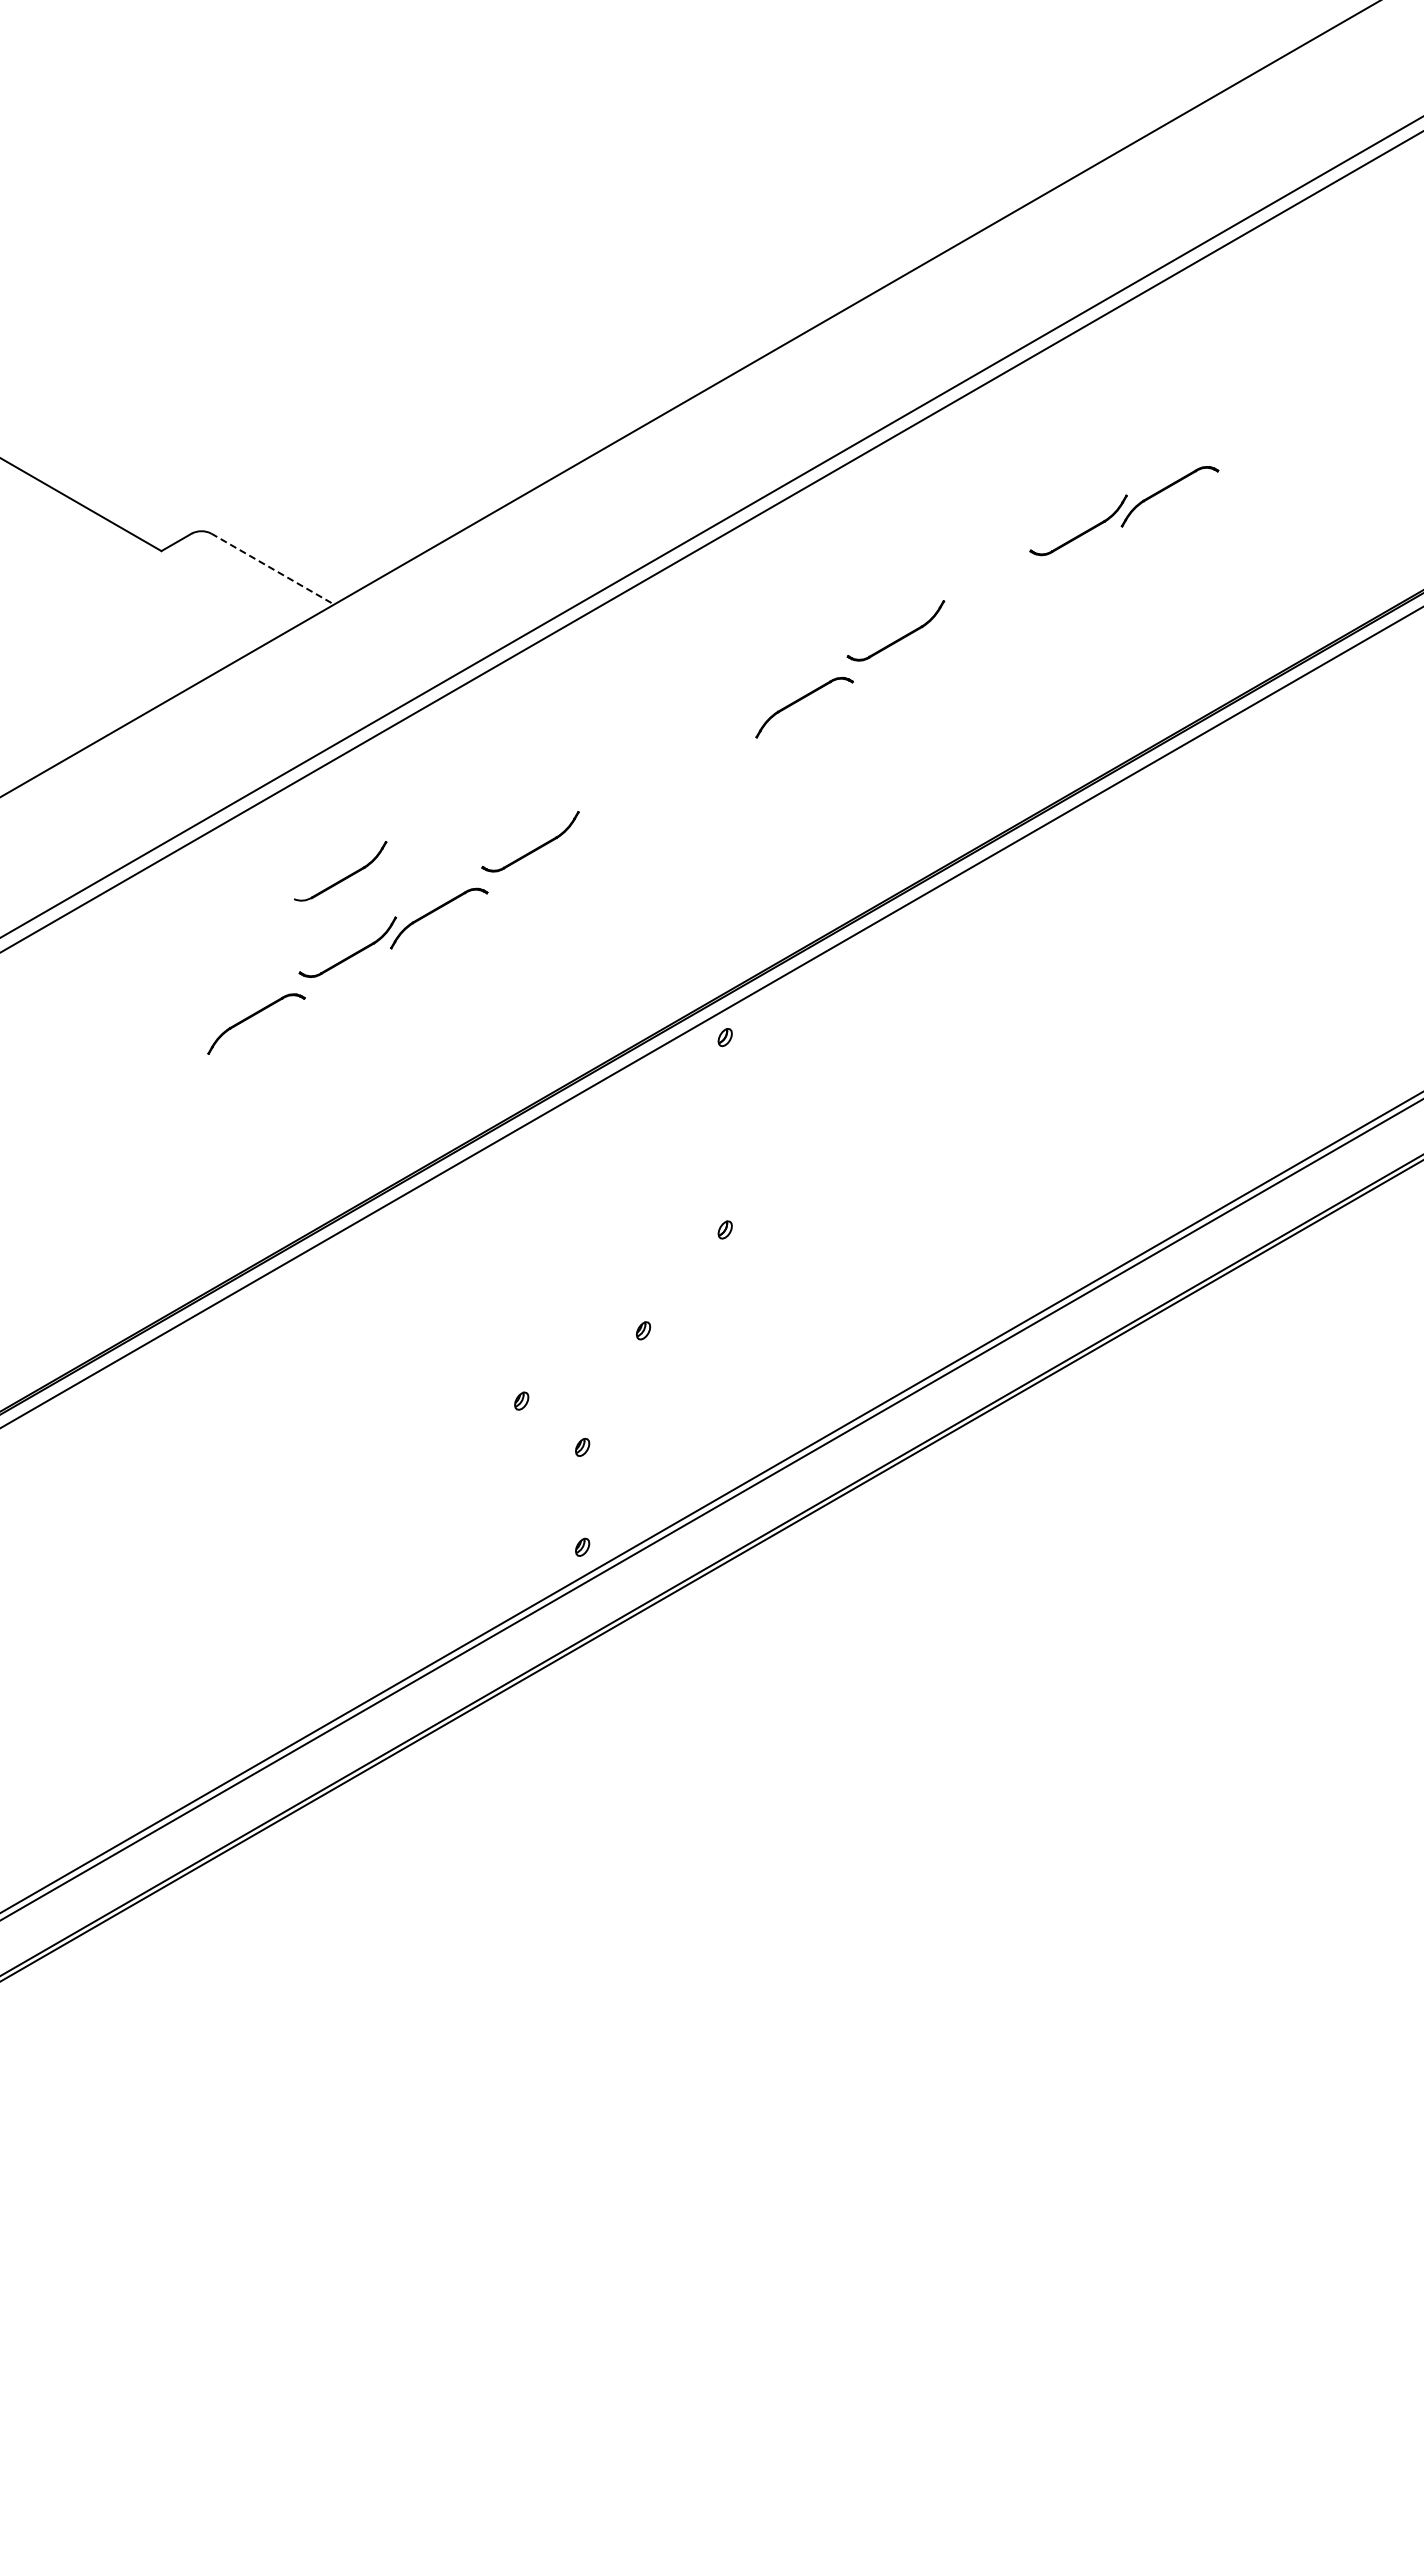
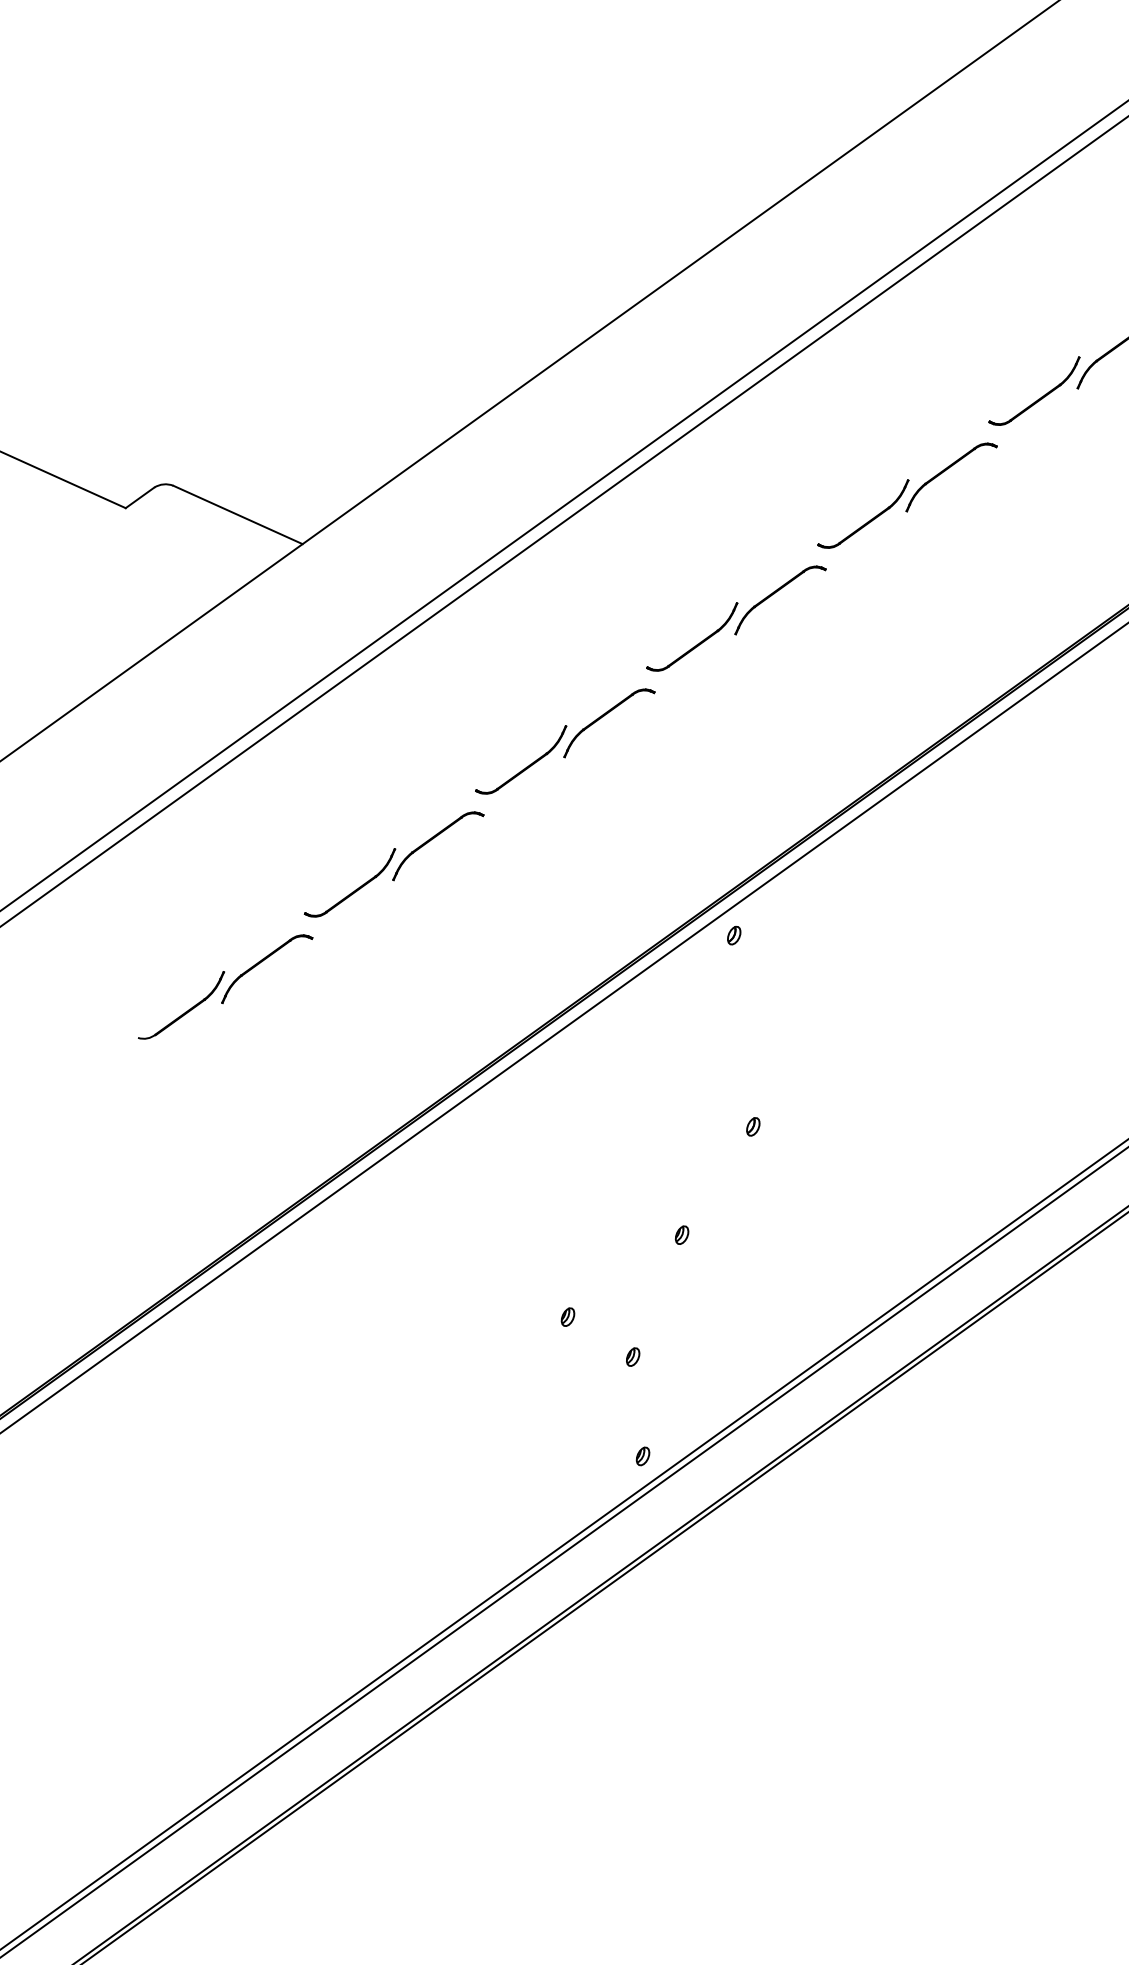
line: (273, 569) -> (238, 515), dashed -> solid
part: (984, 594) -> (947, 469), added
part: (718, 742) -> (698, 643), added
part: (617, 806) -> (604, 716), added
part: (344, 877) -> (185, 1011), moved

